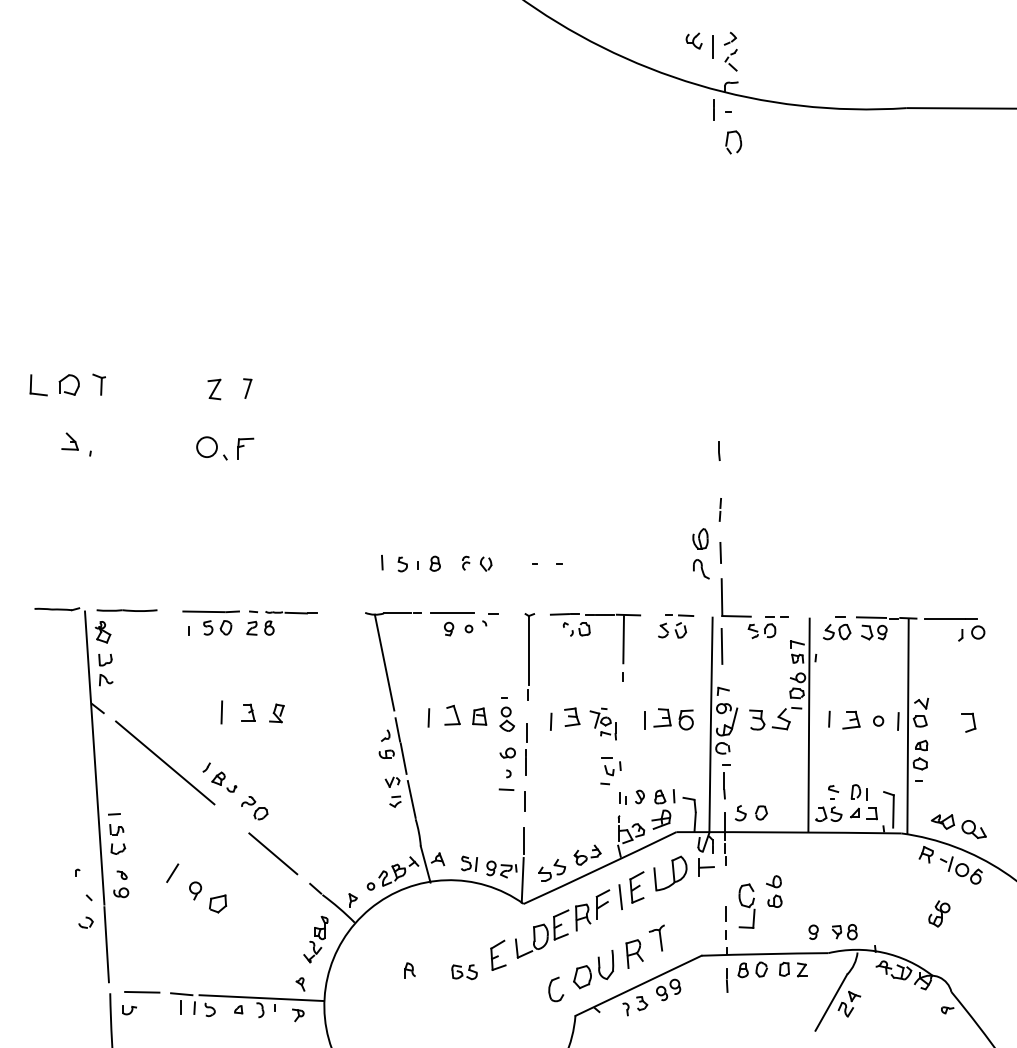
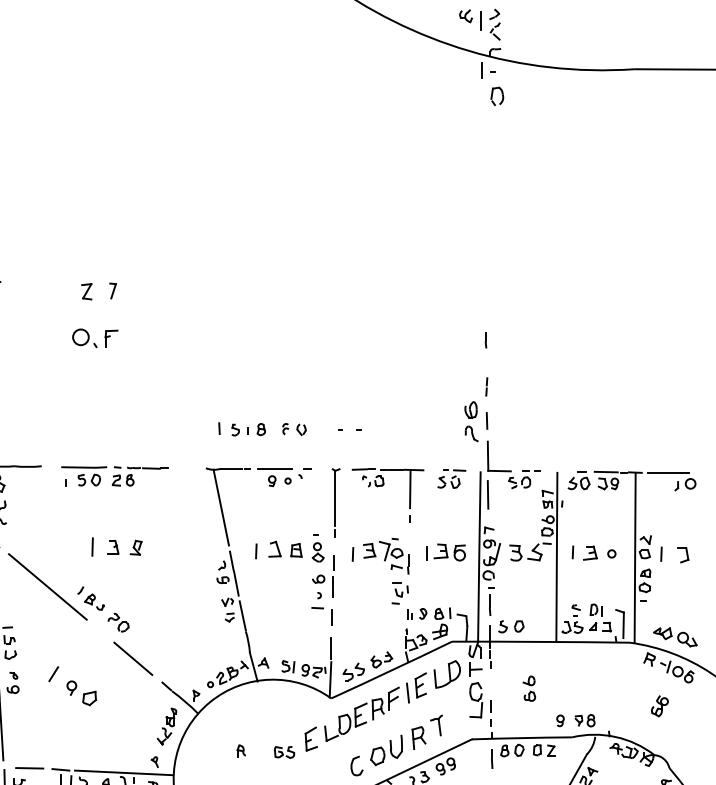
line: (898, 721) -> (661, 554), moved
part: (603, 723) -> (394, 555), size x1.43
part: (746, 905) -> (475, 699), moved

